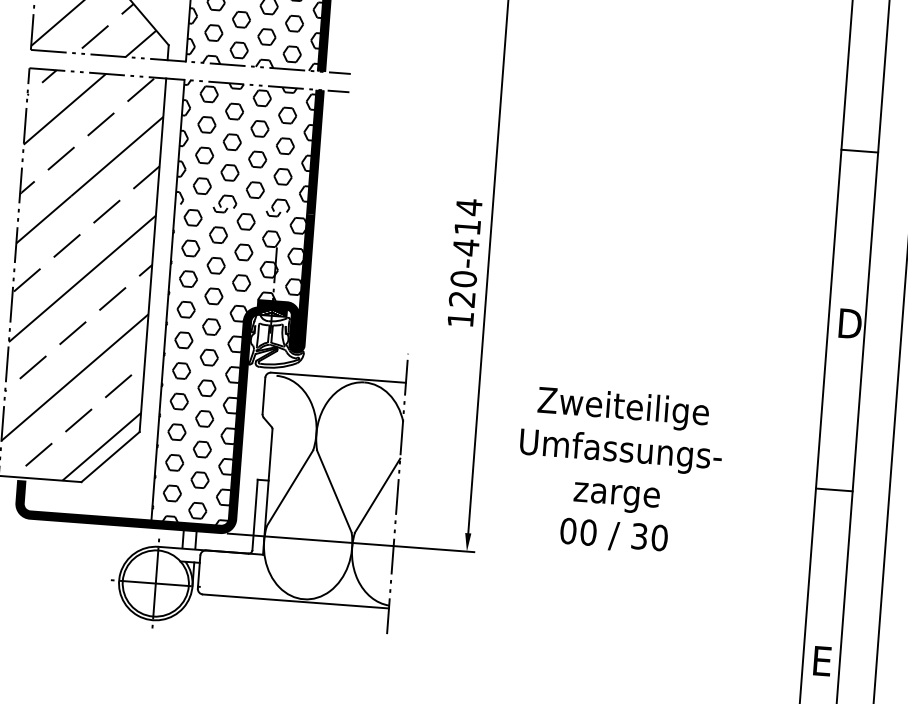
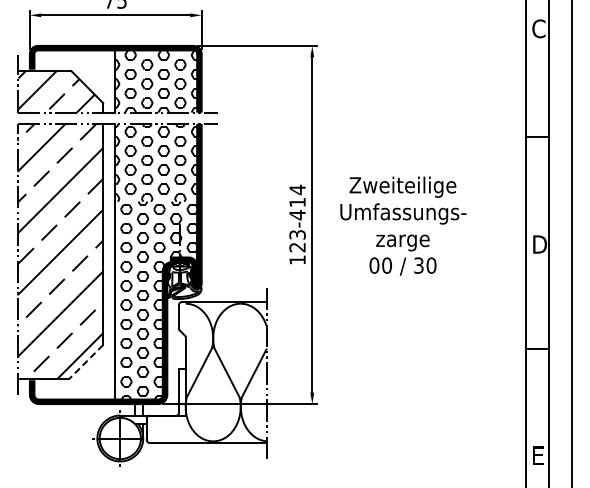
text: (463, 278) -> (297, 234), 120-414 -> 123-414
line: (110, 456) -> (86, 361), solid -> dashed
text: (619, 470) -> (403, 225), moved

